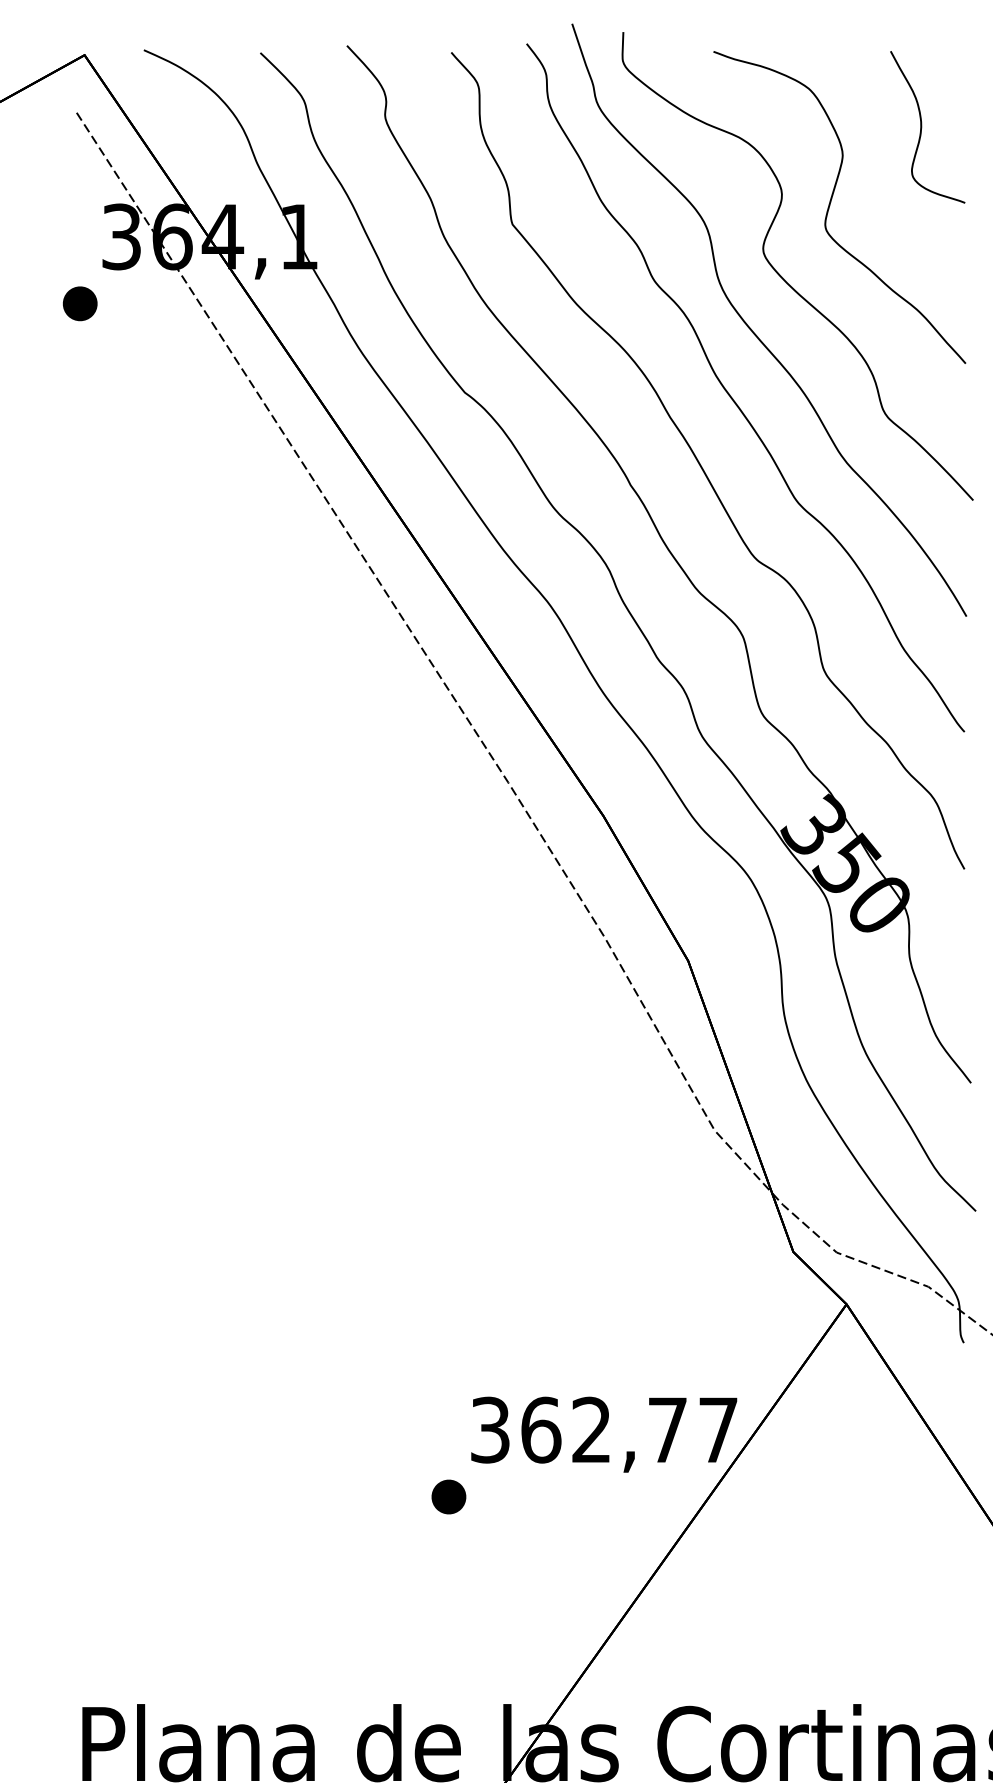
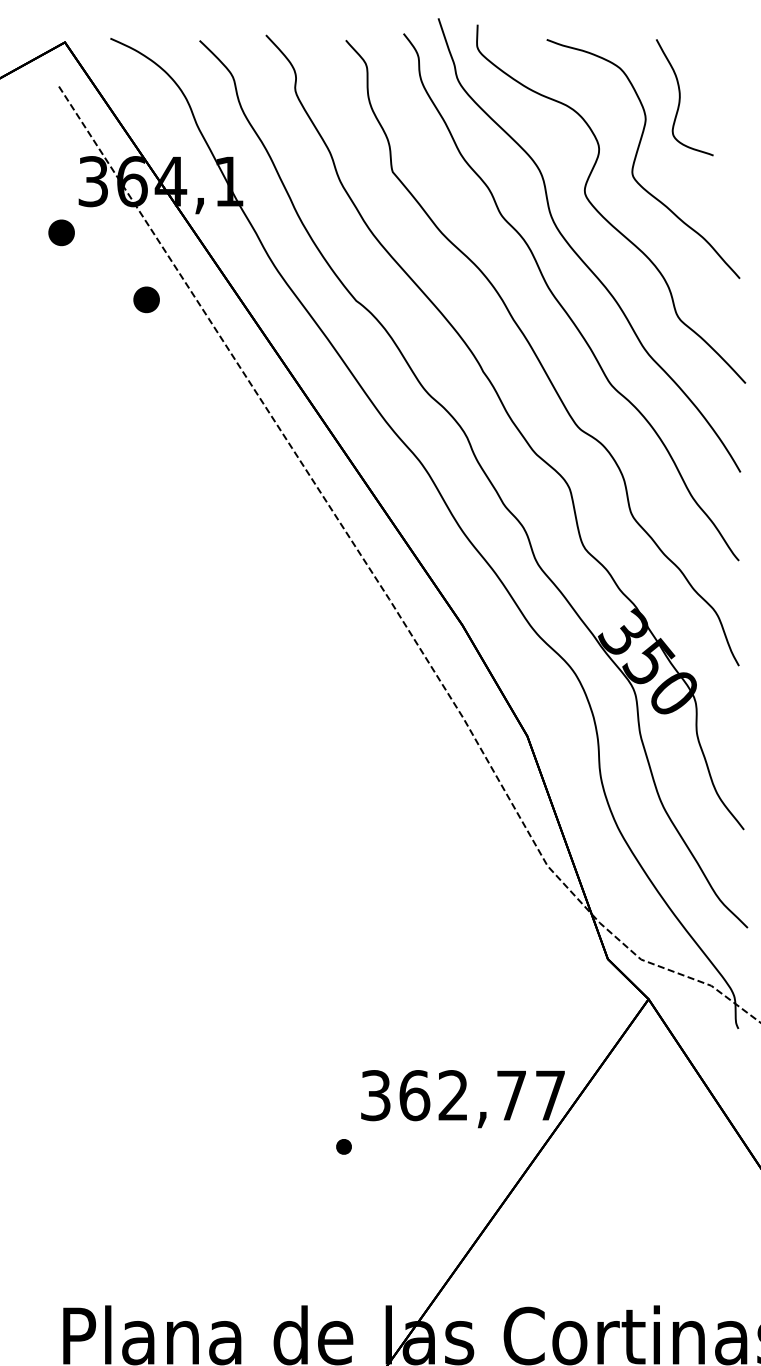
curve: (922, 127) -> (680, 97), moved
part: (191, 390) -> (146, 299), added
part: (448, 1496) -> (343, 1146), size x0.6

